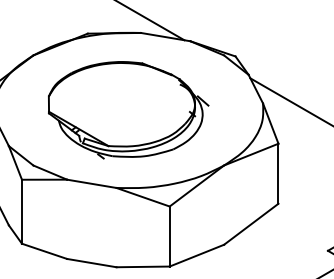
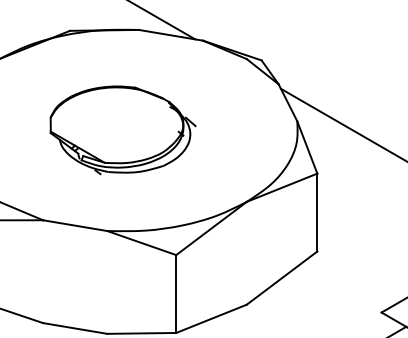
part: (128, 110) -> (122, 130), size x0.7

